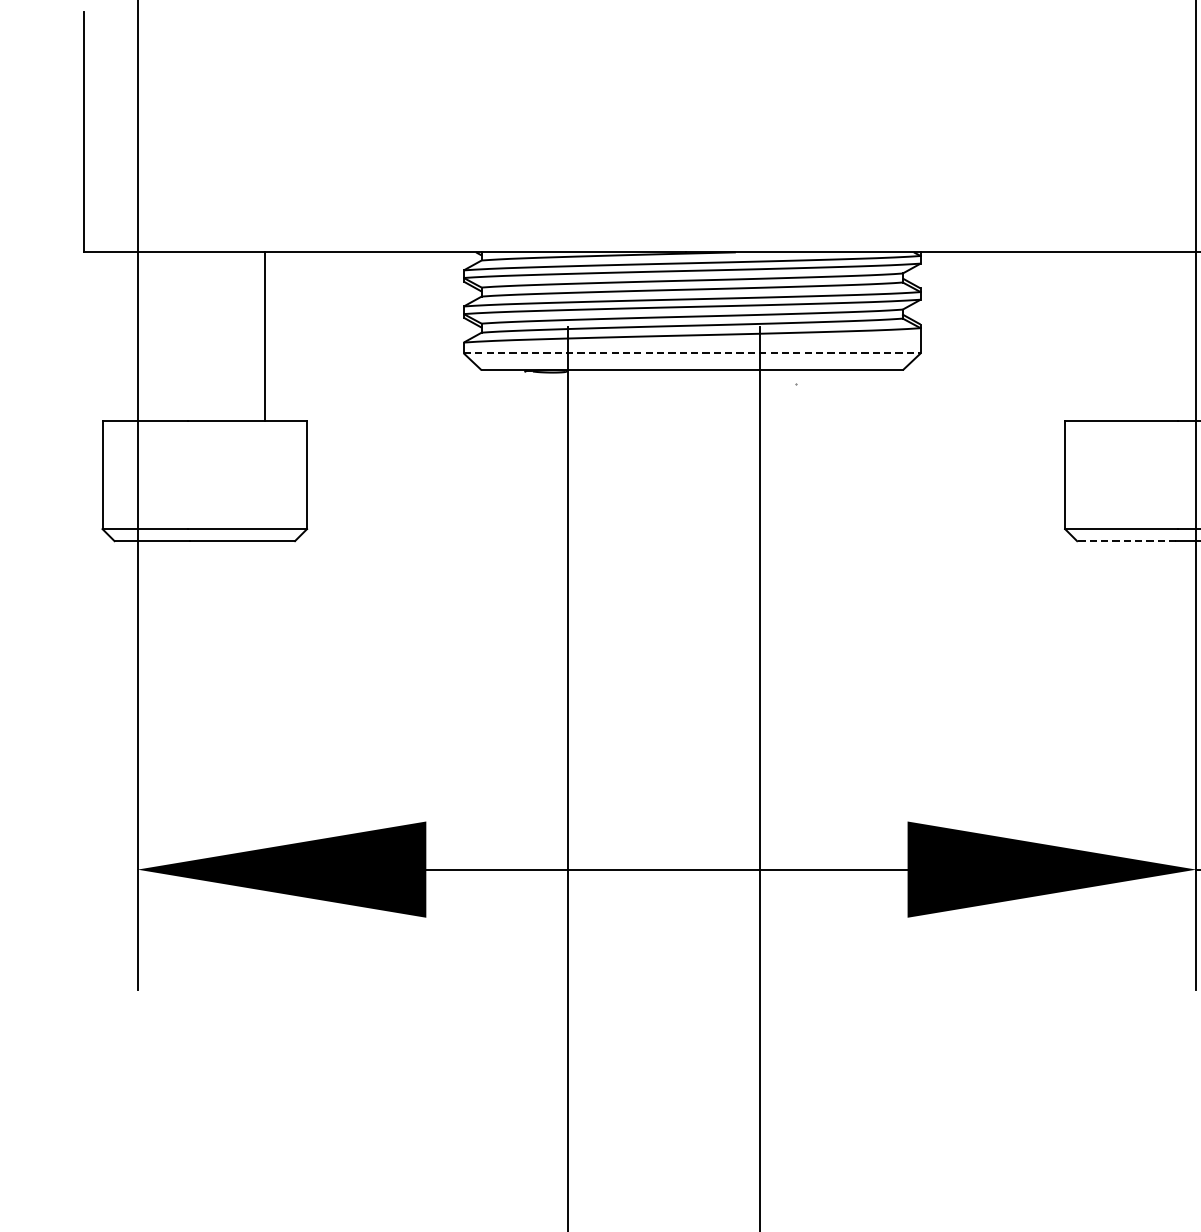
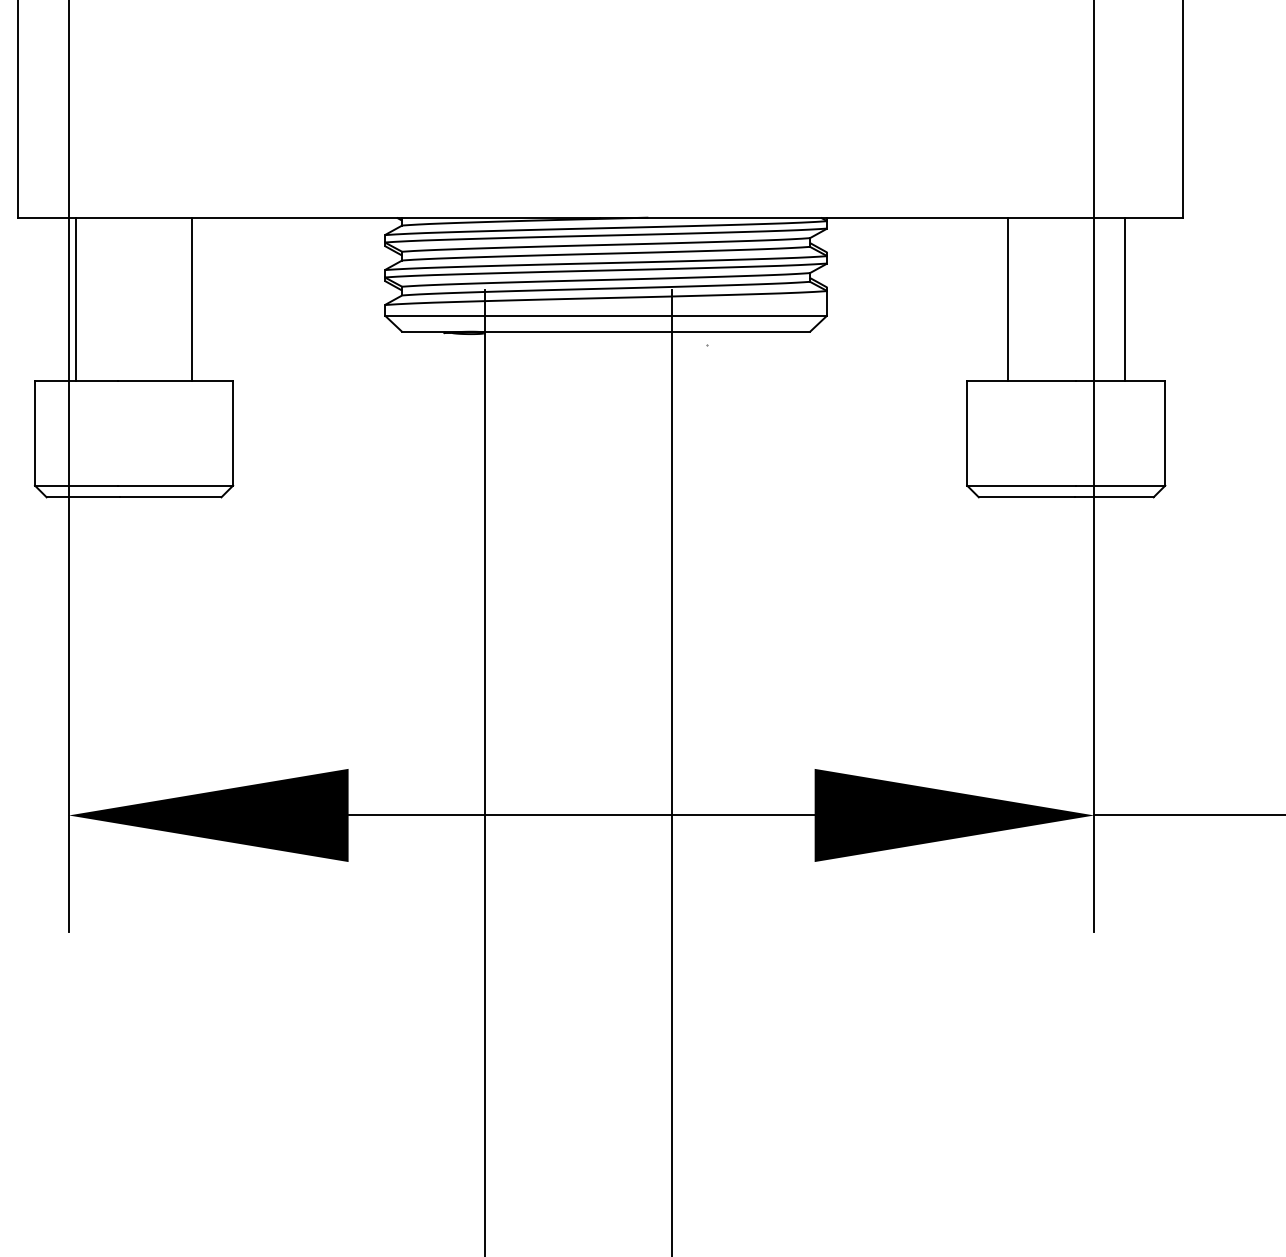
line: (144, 335) -> (75, 298), added
line: (1106, 335) -> (1007, 298), added
line: (692, 353) -> (606, 315), dashed -> solid
line: (1126, 541) -> (1026, 497), dashed -> solid

